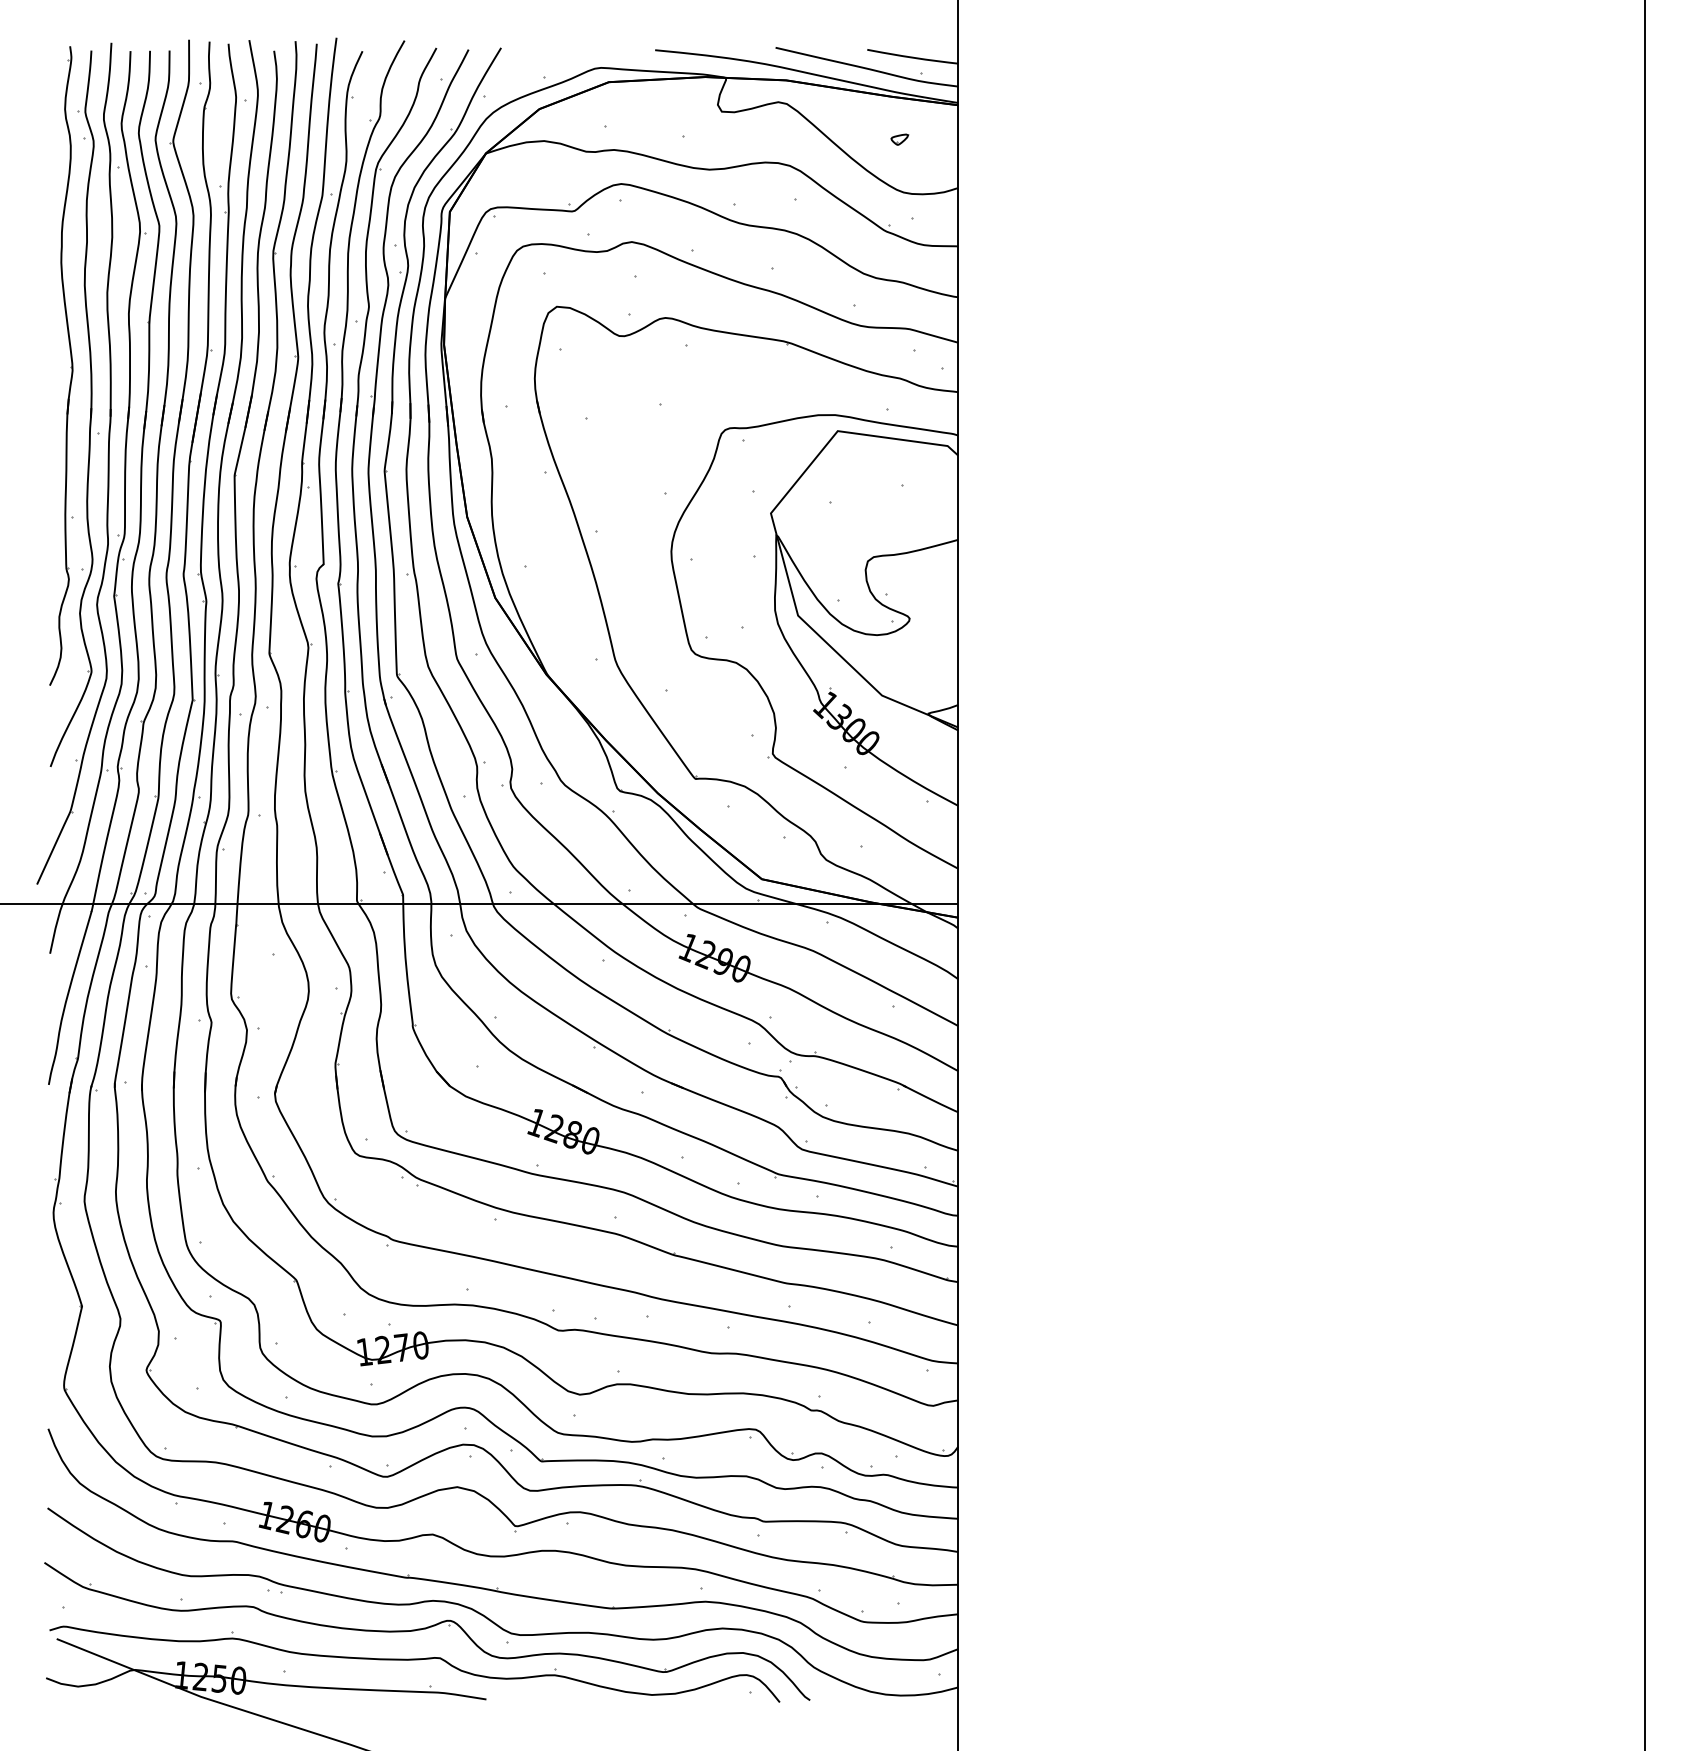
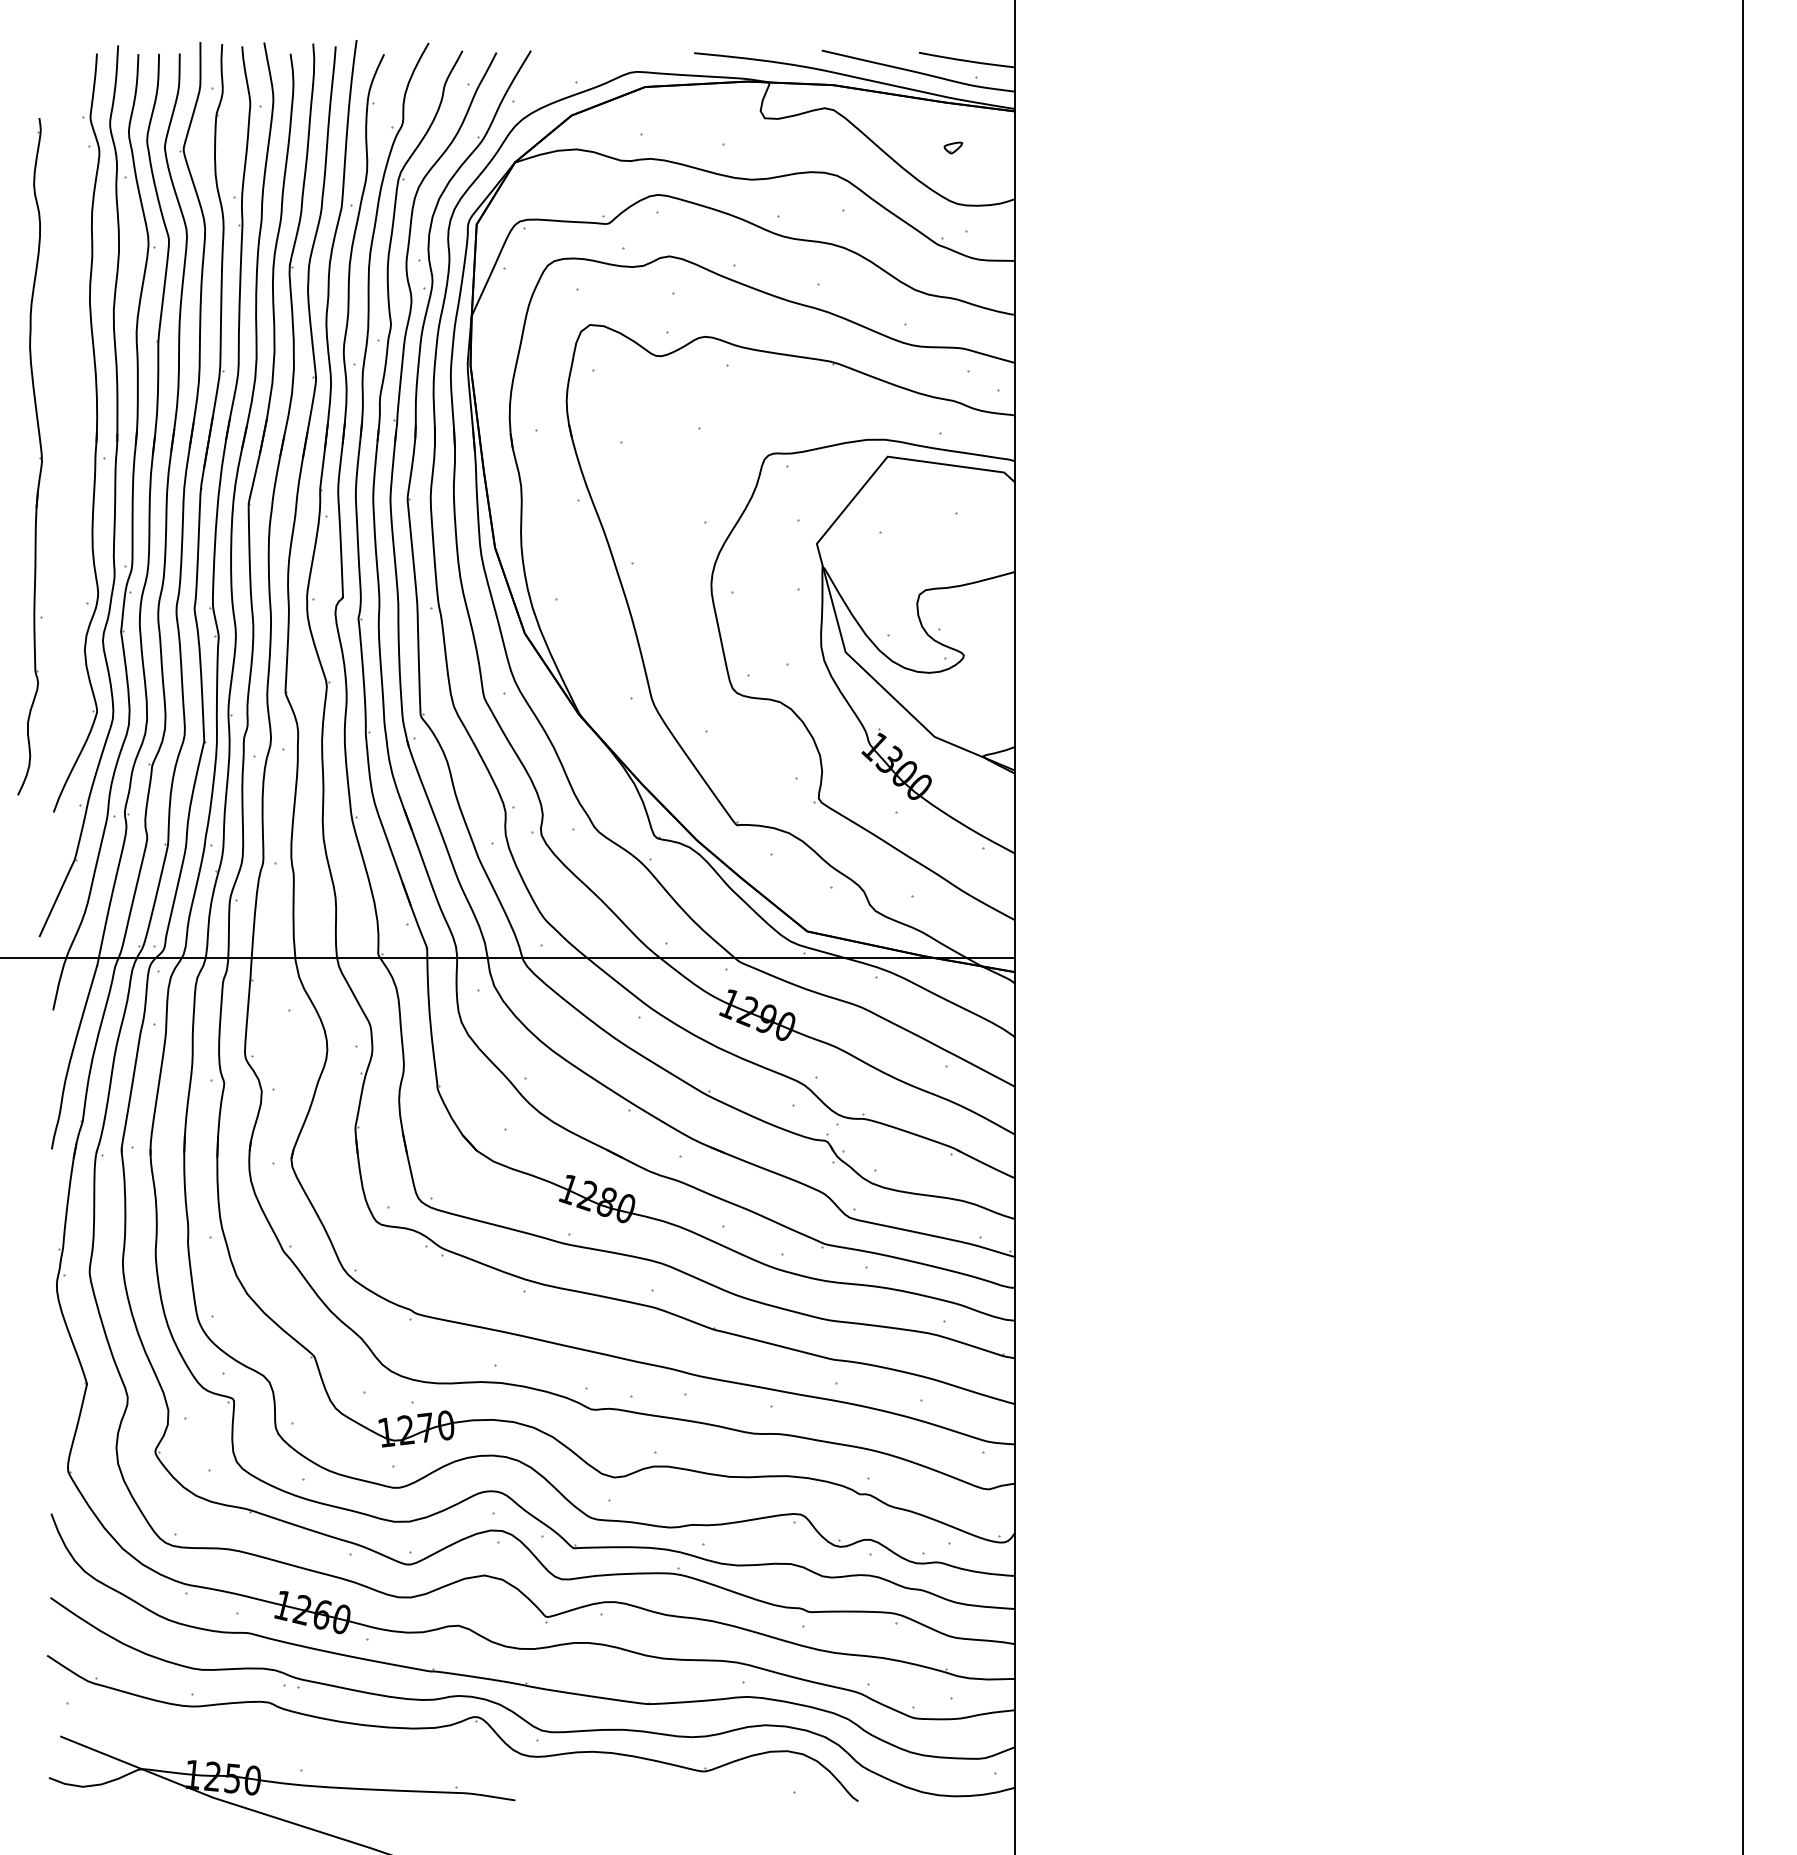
part: (70, 367) -> (39, 458), moved
part: (414, 1663) -> (439, 1762), removed

